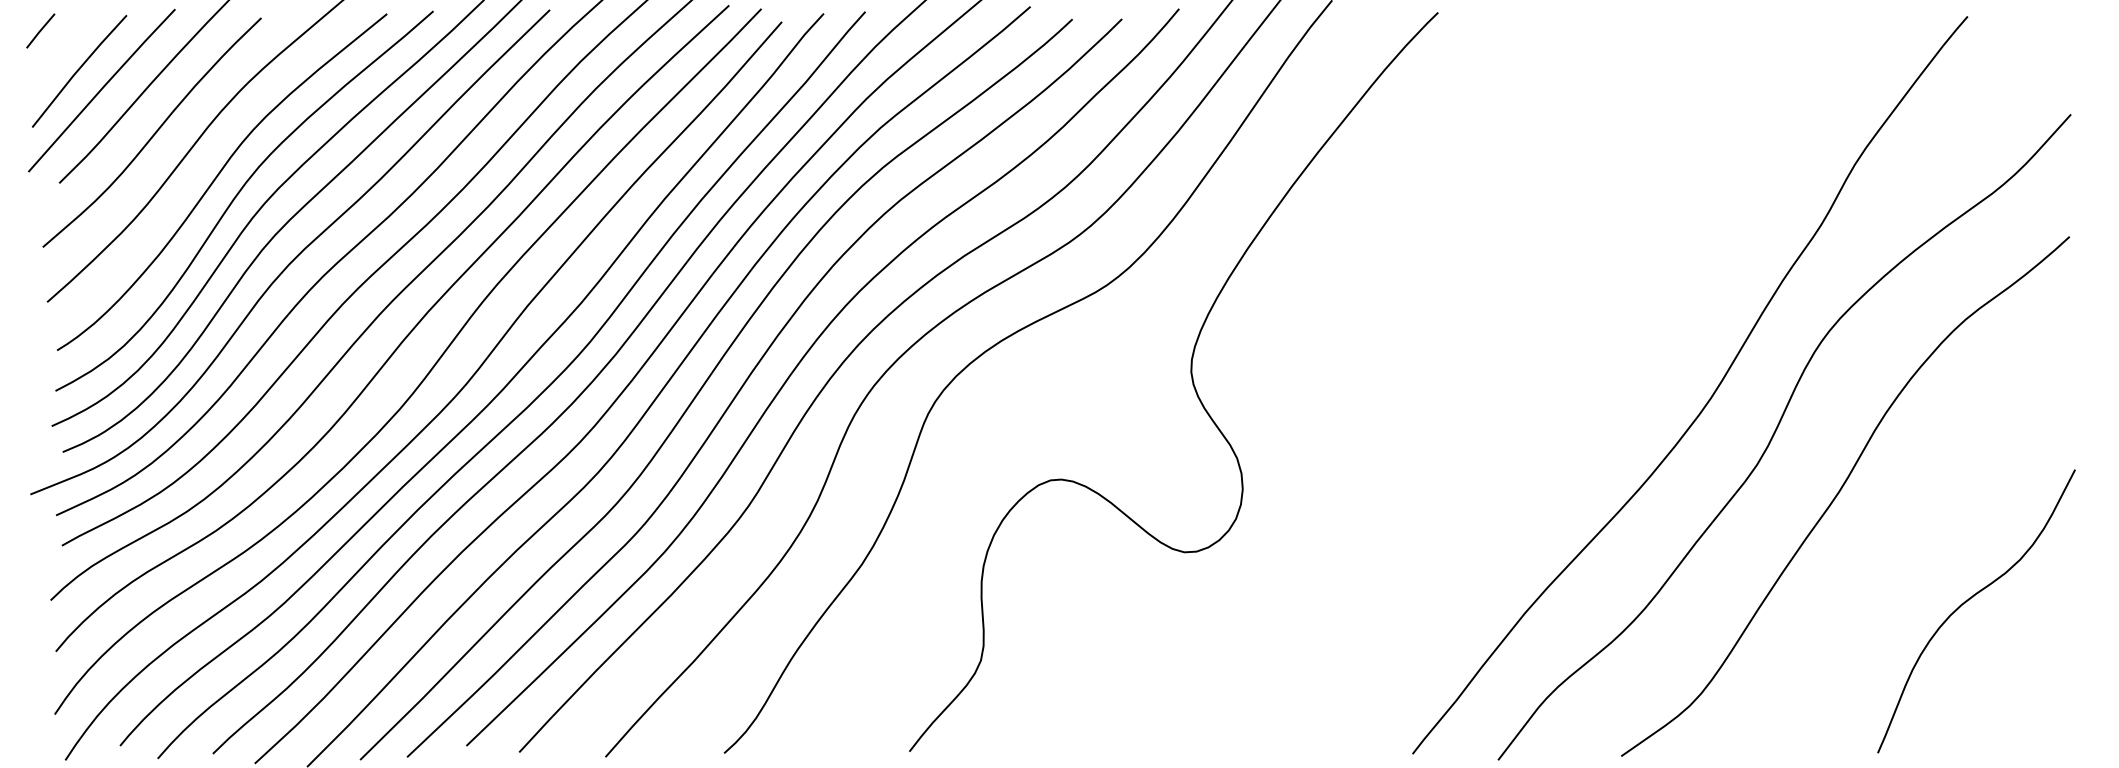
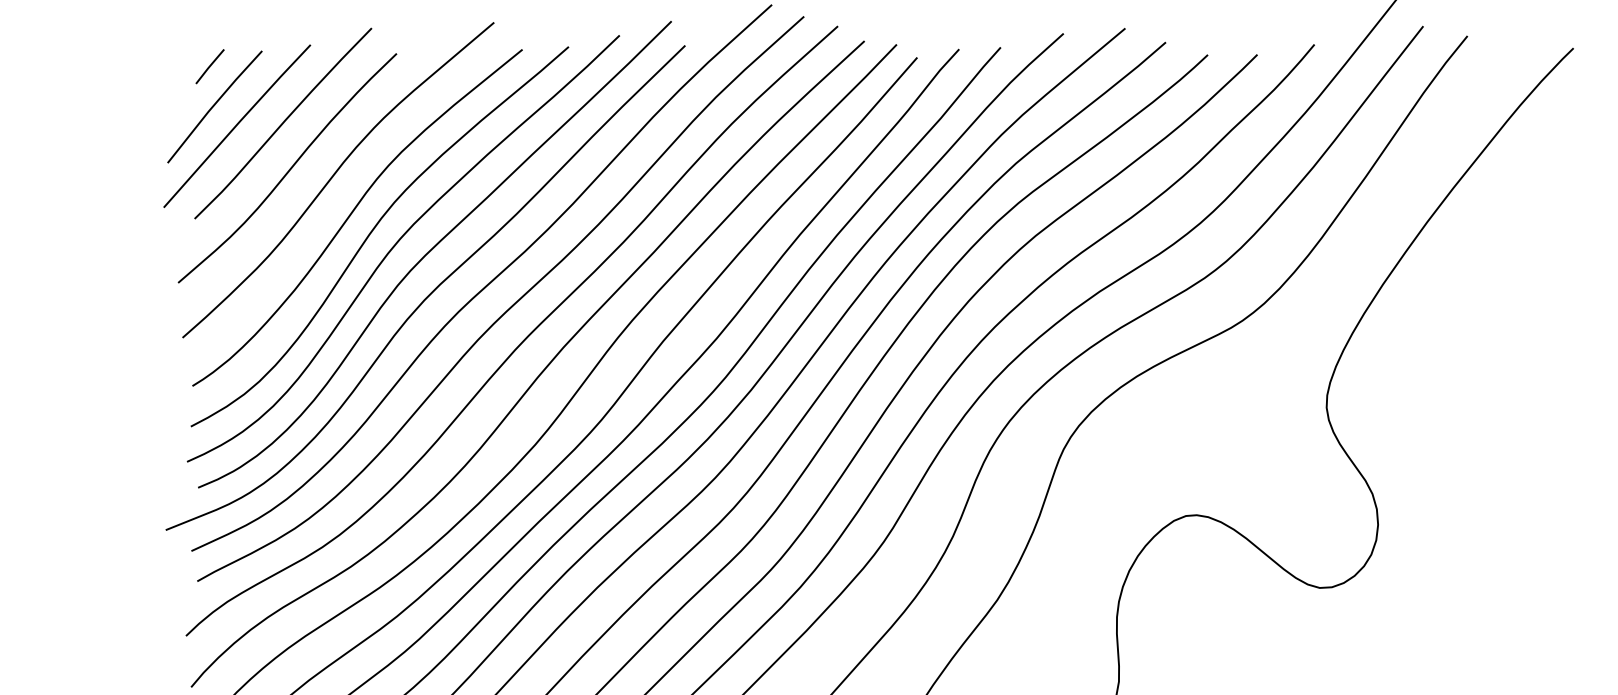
line: (40, 30) -> (209, 66), moved

